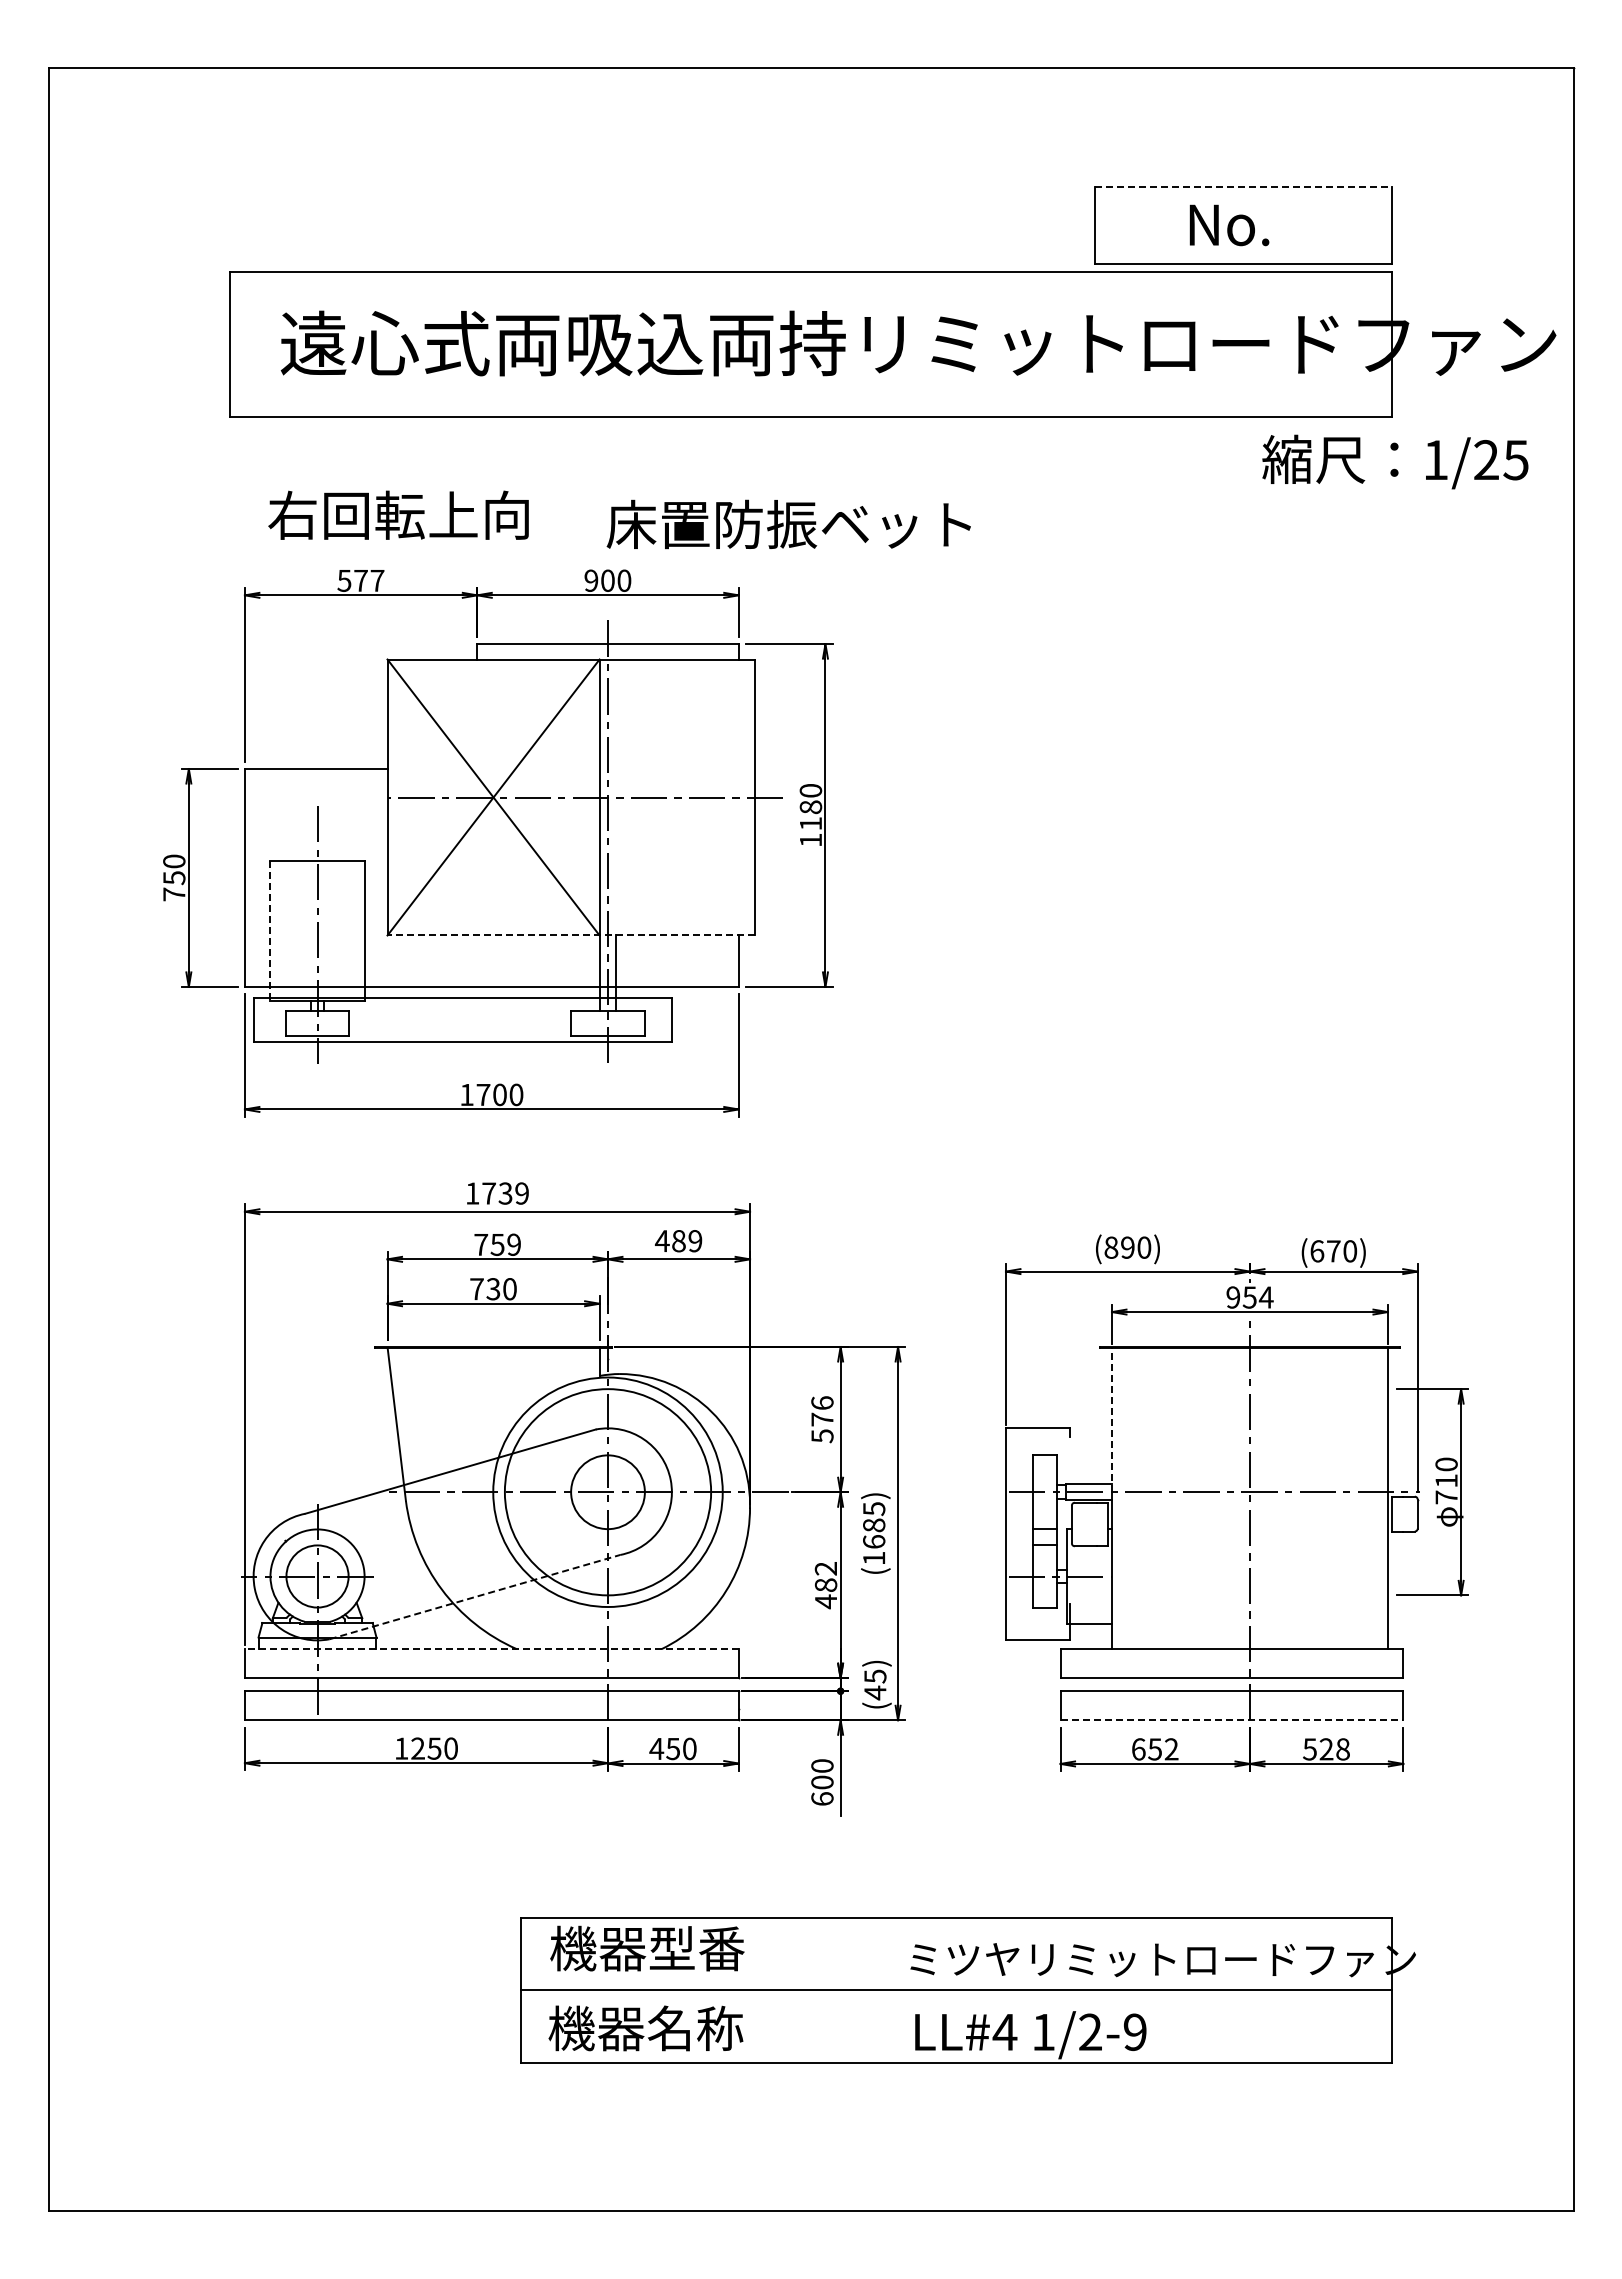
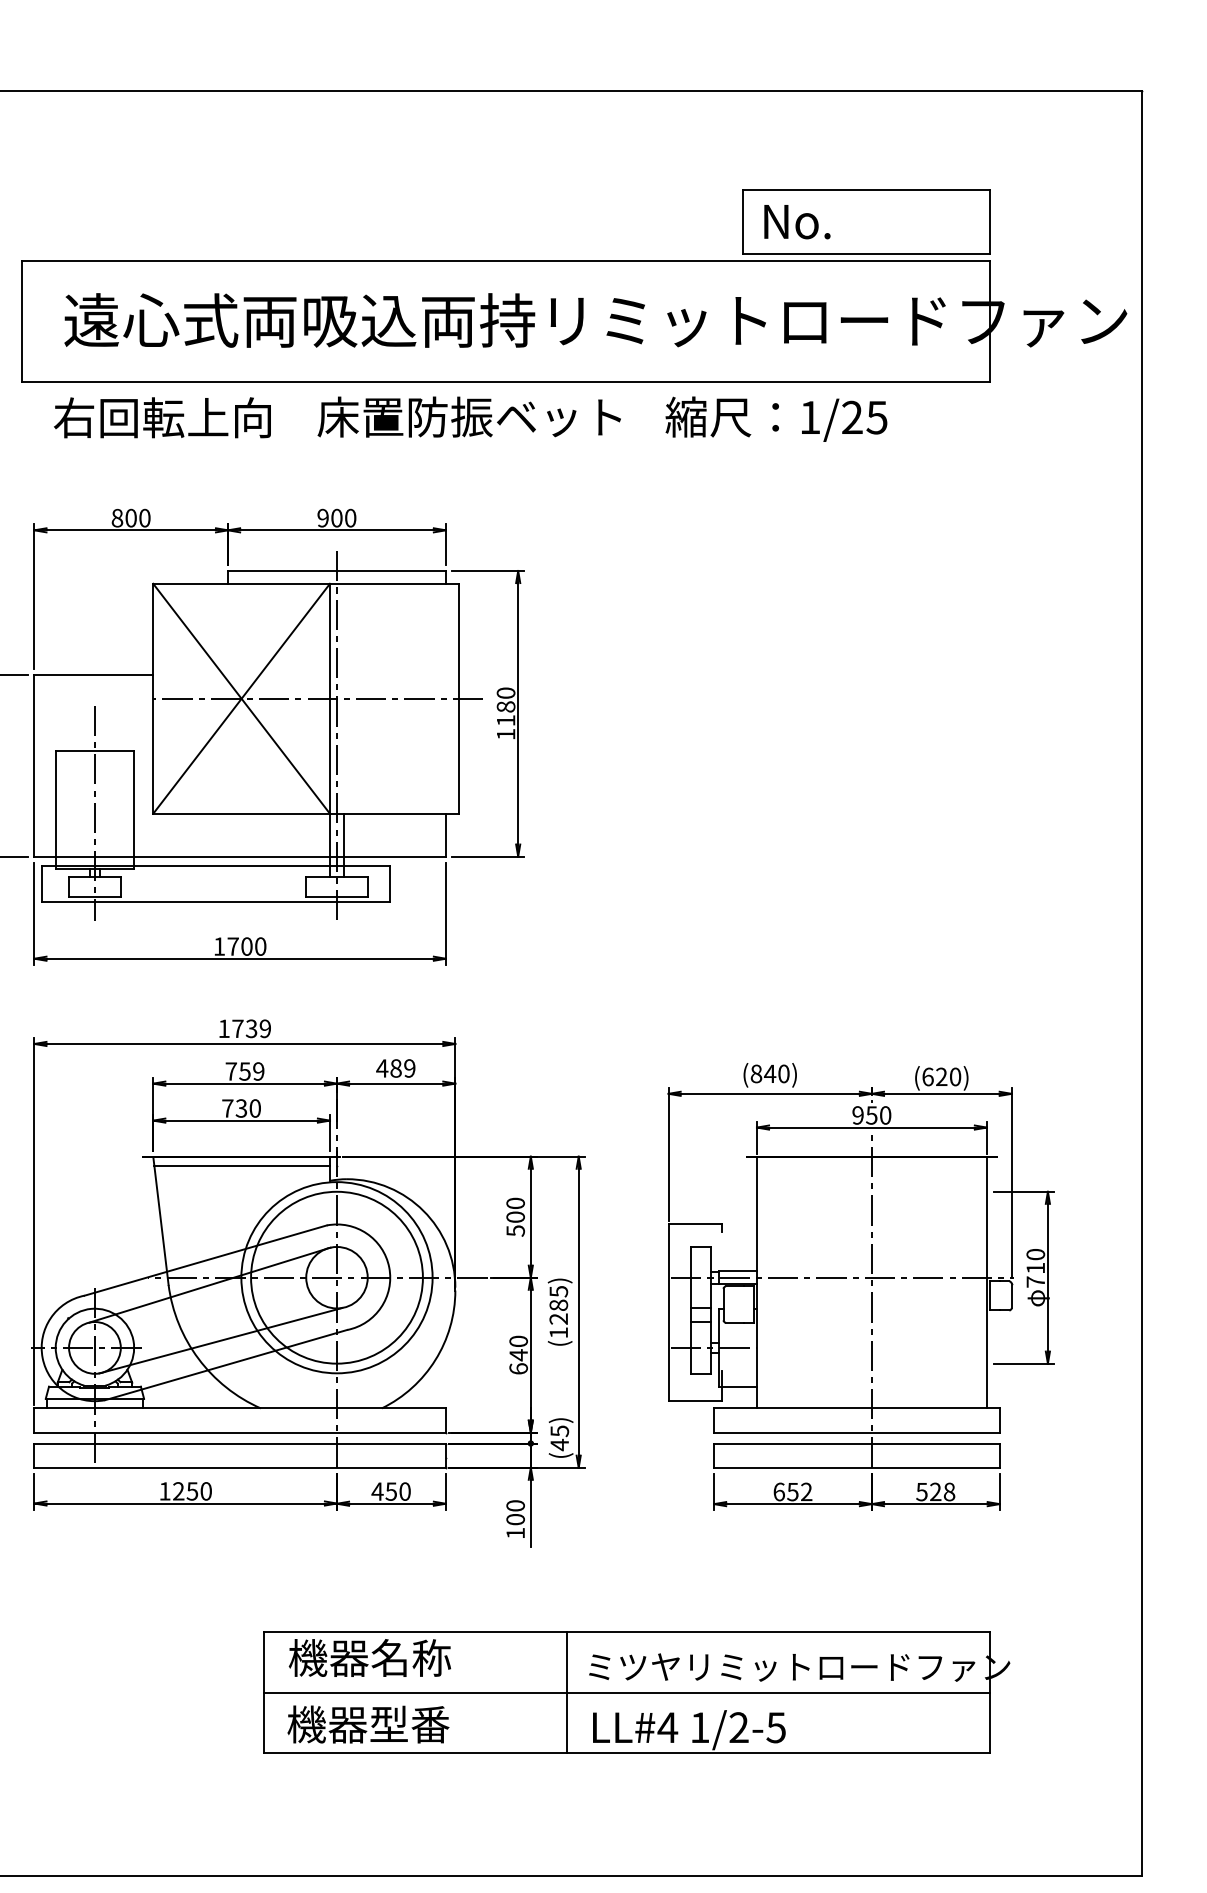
line: (1243, 186) -> (866, 189), dashed -> solid
text: (1229, 225) -> (797, 222), moved
text: (1395, 461) -> (776, 418), moved
text: (398, 514) -> (162, 417), moved
text: (788, 524) -> (469, 417), moved
text: (360, 580) -> (130, 517), 577 -> 800
line: (270, 931) -> (55, 810), dashed -> solid
line: (571, 935) -> (306, 813), dashed -> solid
text: (1127, 1247) -> (769, 1073), (890) -> (840)
text: (1333, 1251) -> (941, 1077), (670) -> (620)
text: (1265, 1297) -> (884, 1115), 954 -> 950
line: (493, 1358) -> (241, 1166), added
text: (822, 1411) -> (515, 1210), 576 -> 500
line: (1111, 1419) -> (756, 1217), dashed -> solid
line: (455, 1501) -> (209, 1285), added
text: (874, 1541) -> (559, 1318), (1685) -> (1285)
line: (468, 1567) -> (220, 1340), added
text: (825, 1585) -> (518, 1355), 482 -> 640
line: (475, 1596) -> (226, 1364), dashed -> solid
line: (491, 1649) -> (239, 1408), dashed -> solid
line: (1232, 1720) -> (857, 1467), dashed -> solid
text: (822, 1798) -> (515, 1532), 600 -> 100
text: (696, 1948) -> (410, 1657), 機器型番 -> 機器名称
line: (883, 1989) -> (566, 1692), added
text: (695, 2028) -> (409, 1724), 機器名称 -> 機器型番
text: (1134, 2031) -> (775, 1727), 1/2-9 -> 1/2-5

